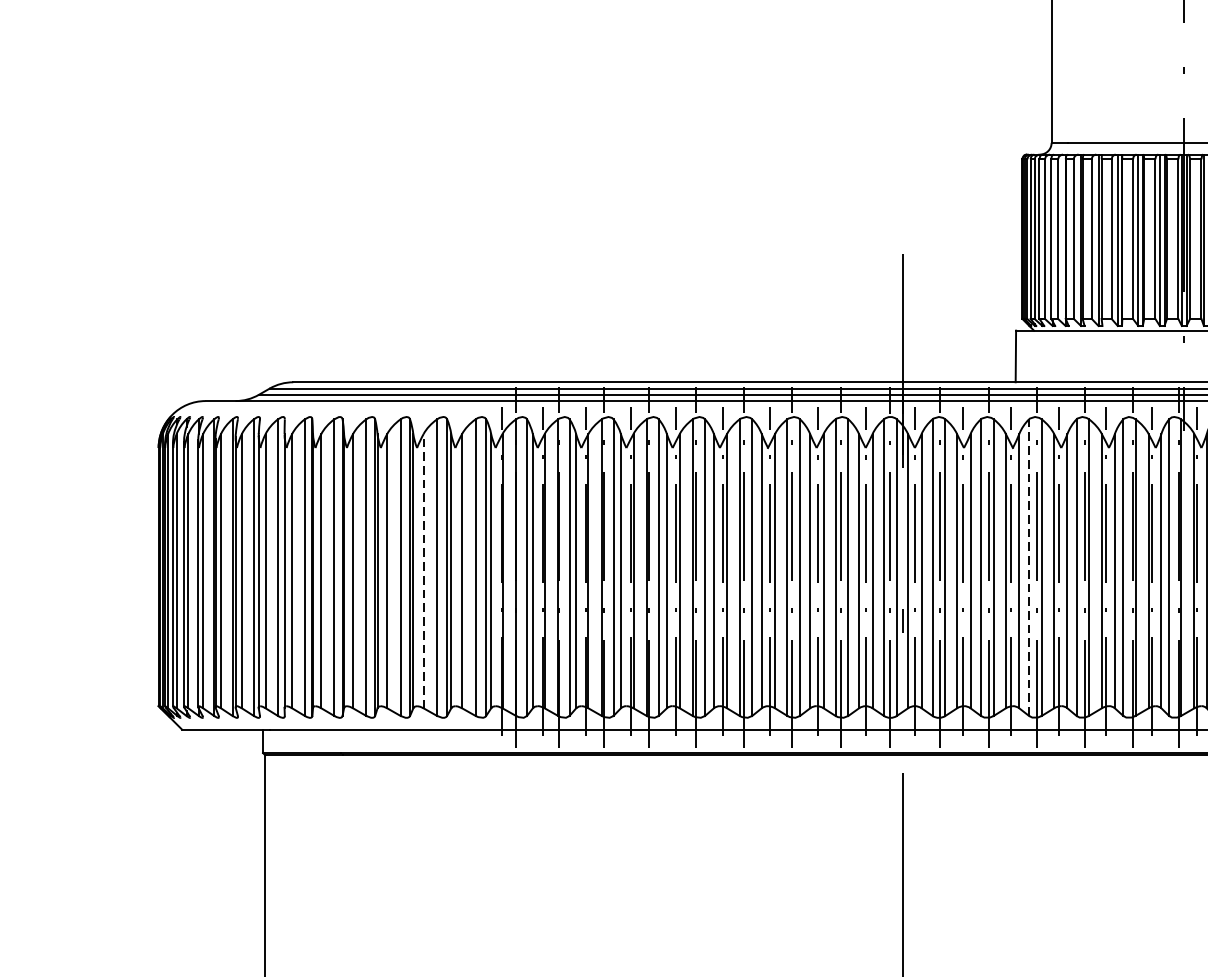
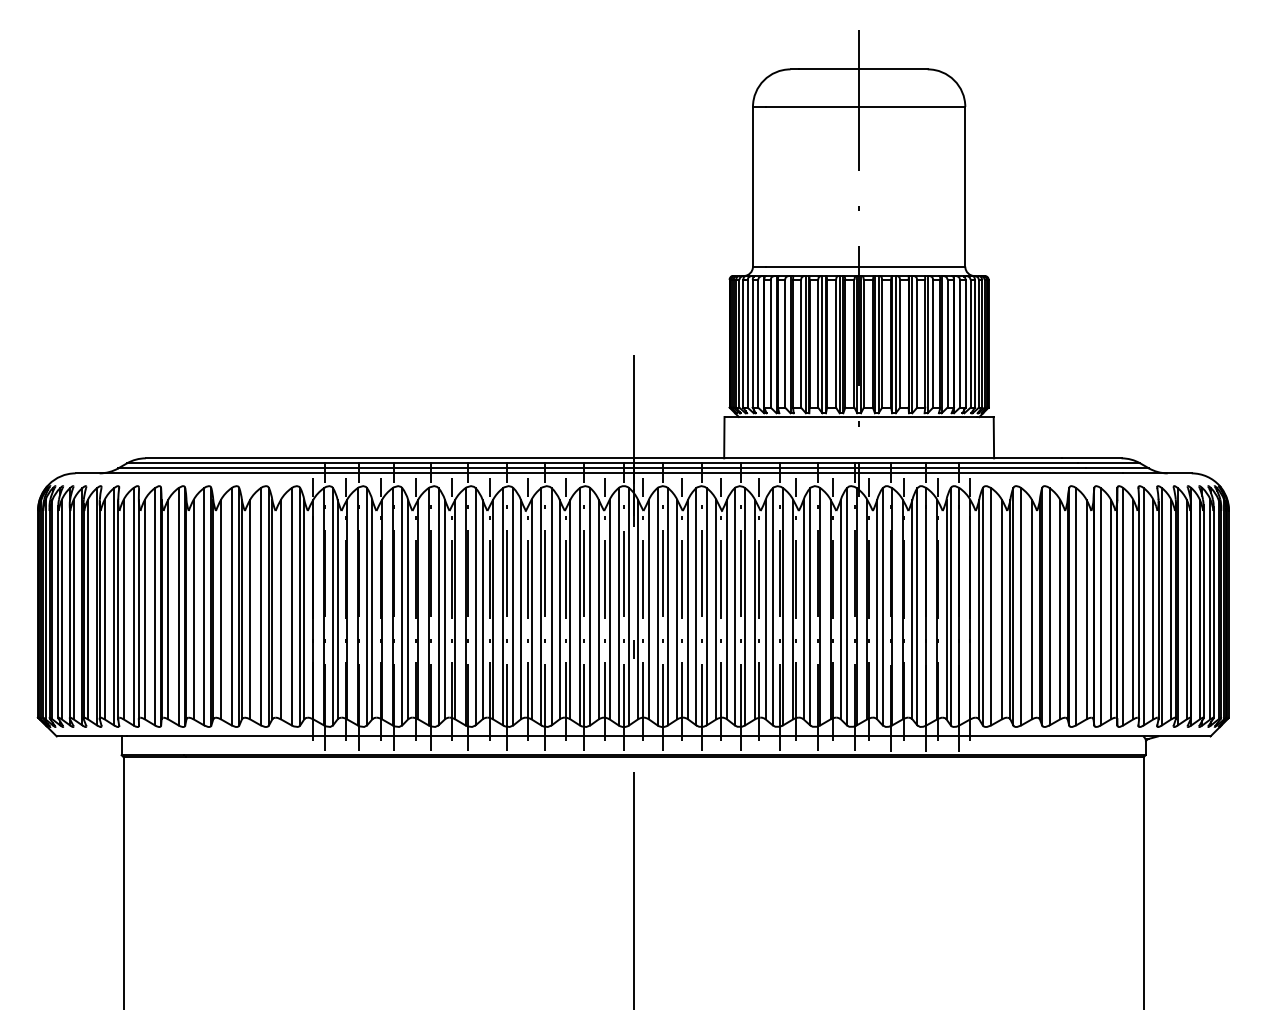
line: (1028, 567) -> (734, 606), dashed -> solid
line: (424, 571) -> (250, 609), dashed -> solid

